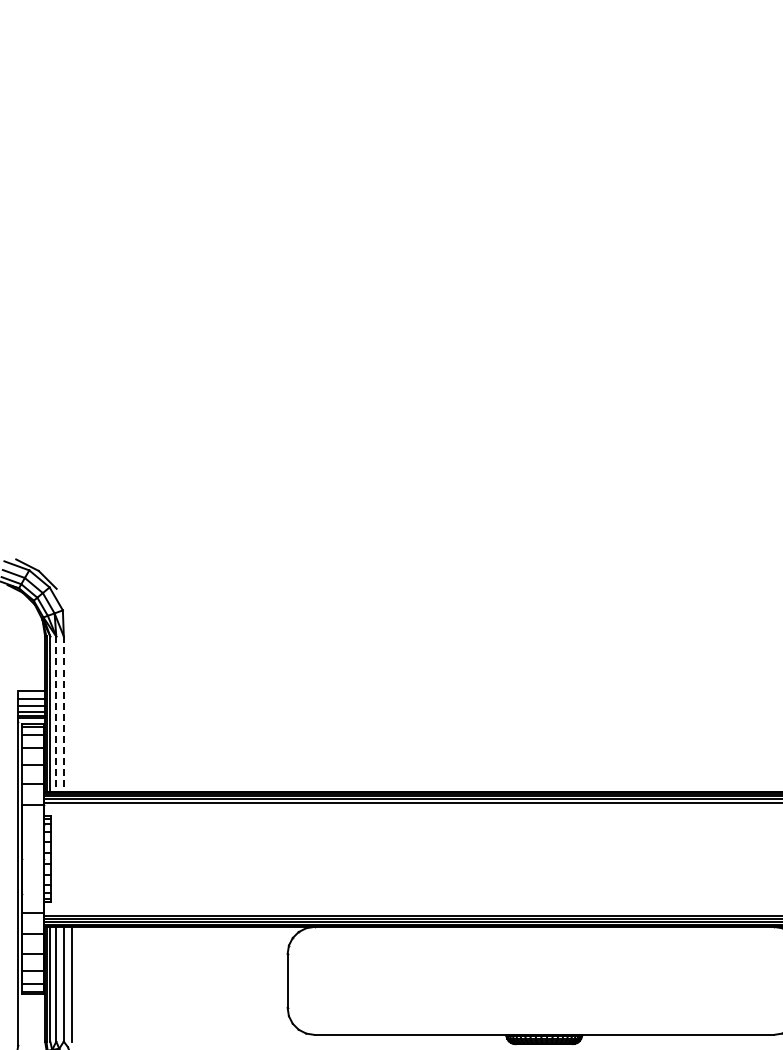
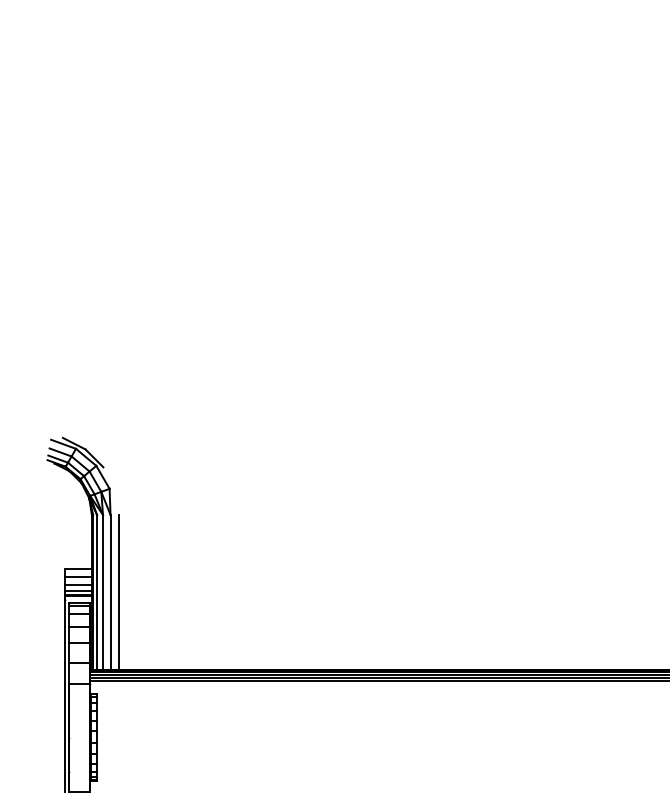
line: (72, 713) -> (119, 591), added
line: (56, 714) -> (103, 592), dashed -> solid
line: (63, 714) -> (110, 592), dashed -> solid

